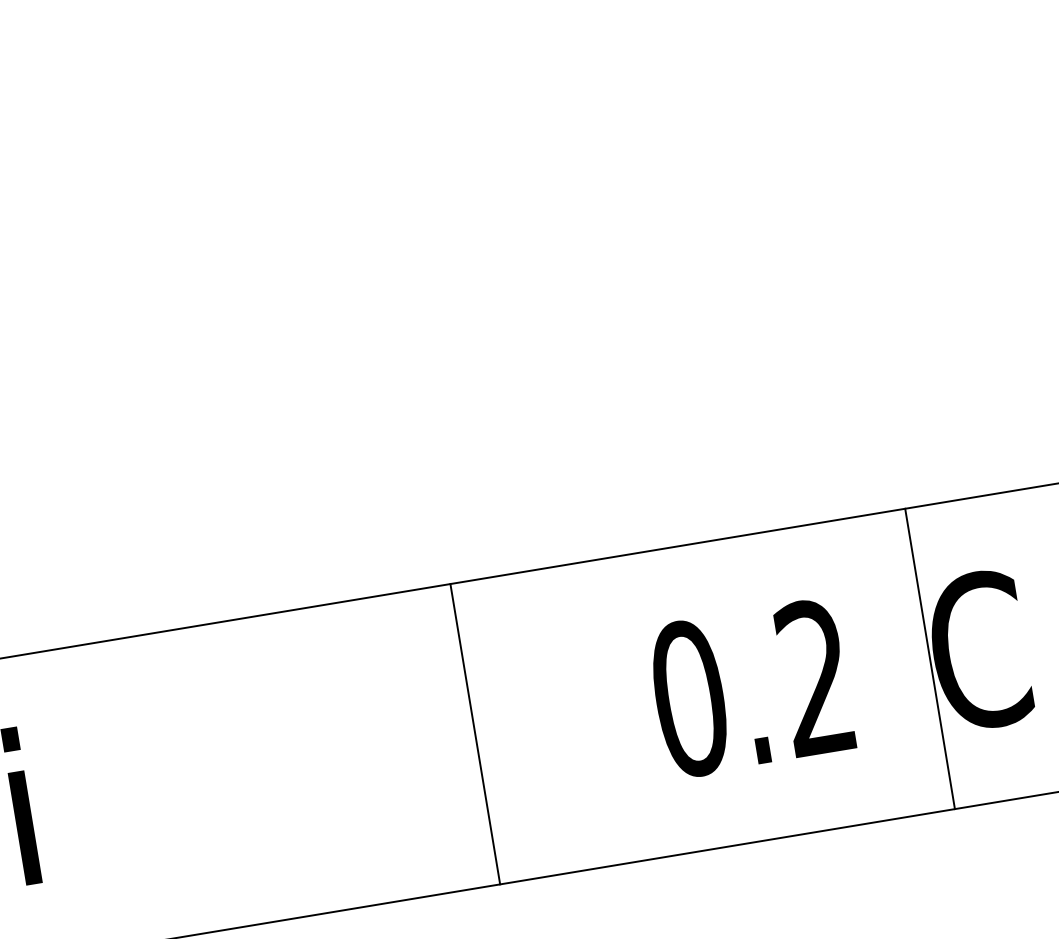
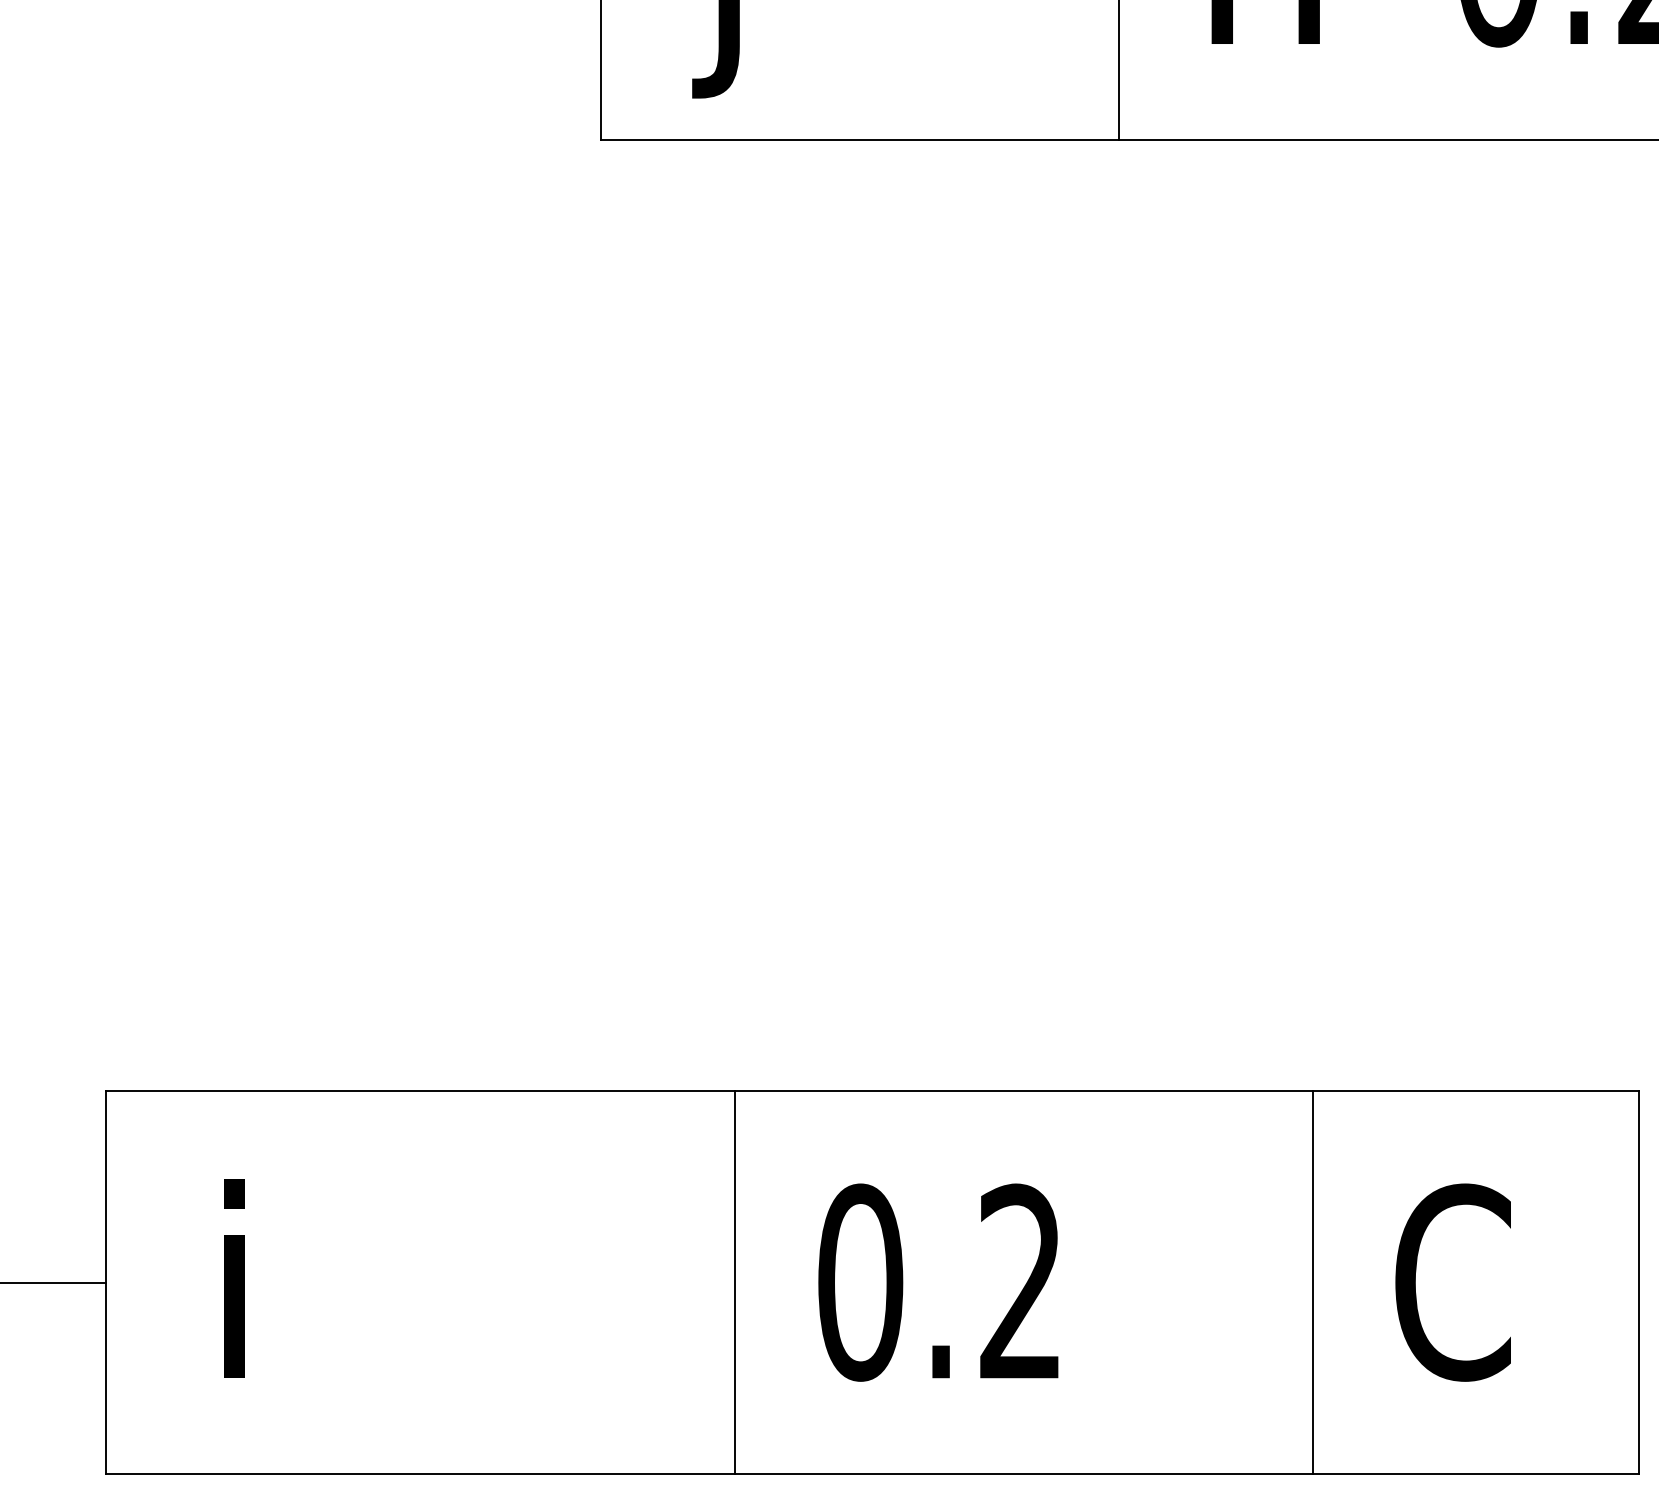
line: (929, 658) -> (1312, 1282), moved
text: (750, 688) -> (938, 1282), moved
line: (475, 734) -> (735, 1282), moved

